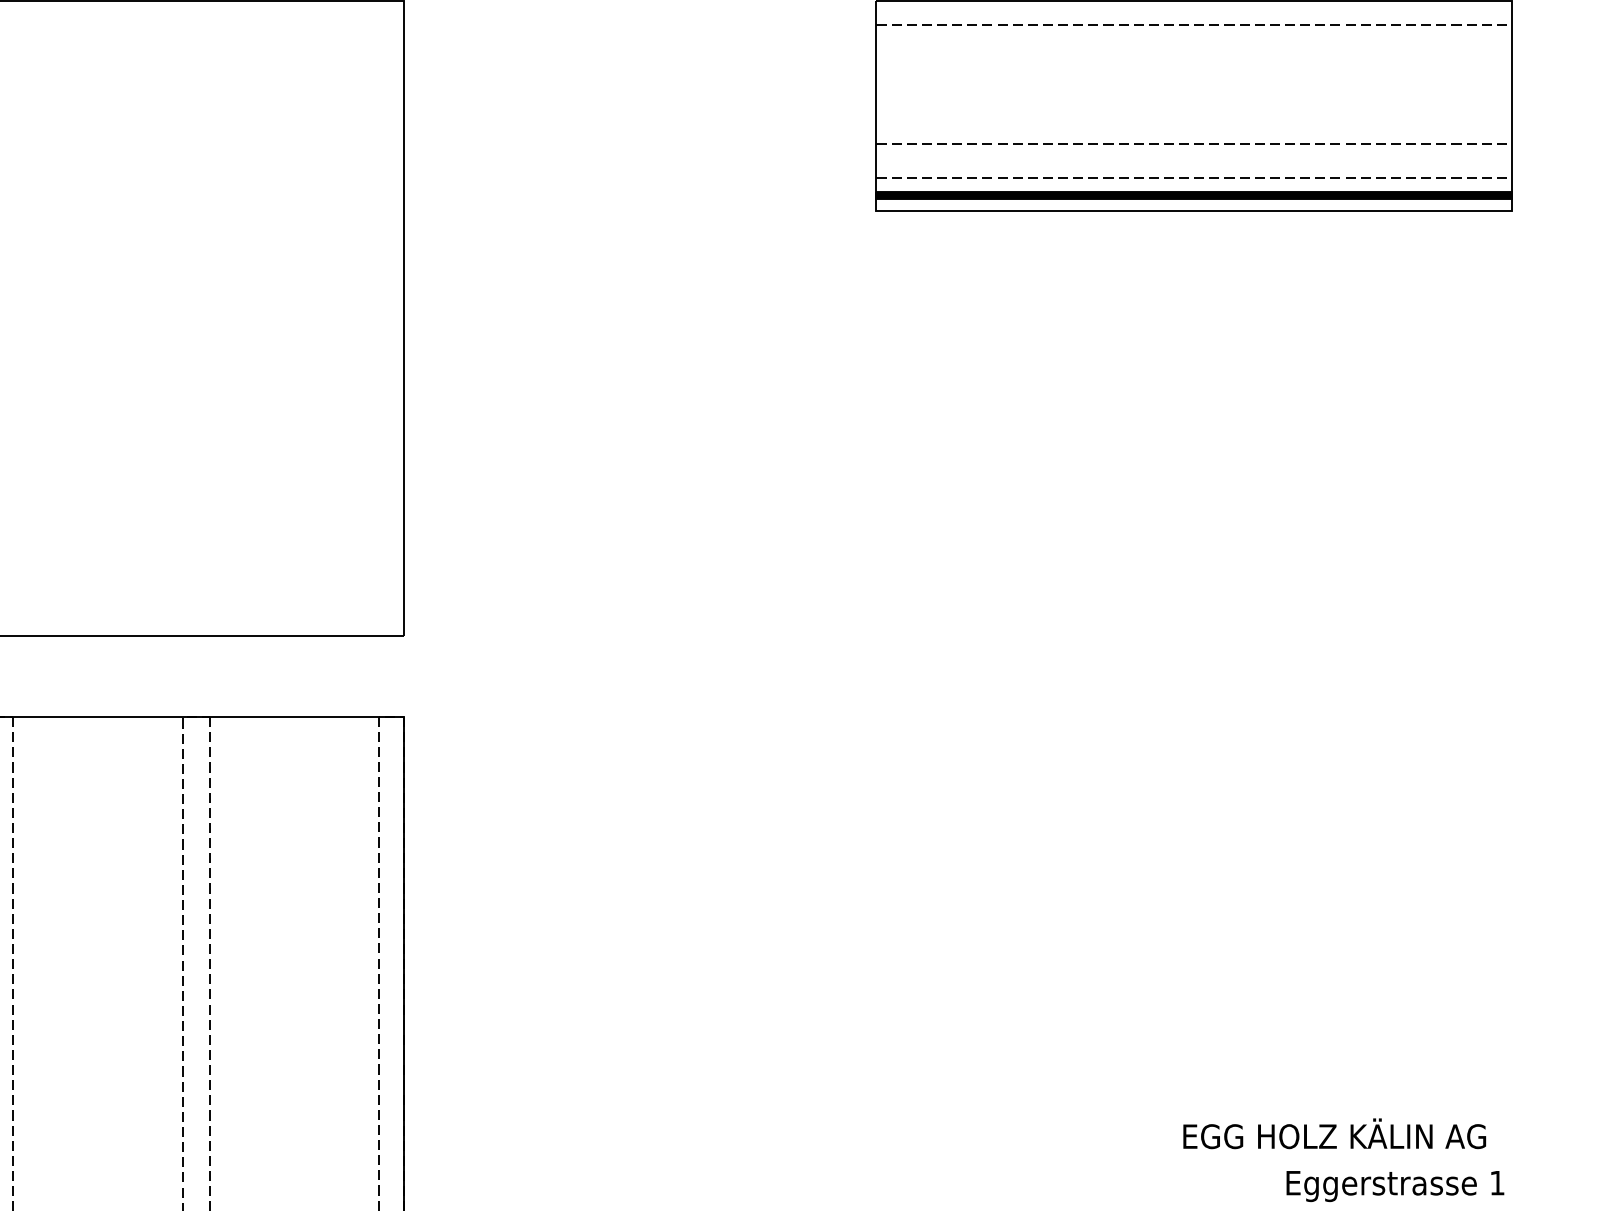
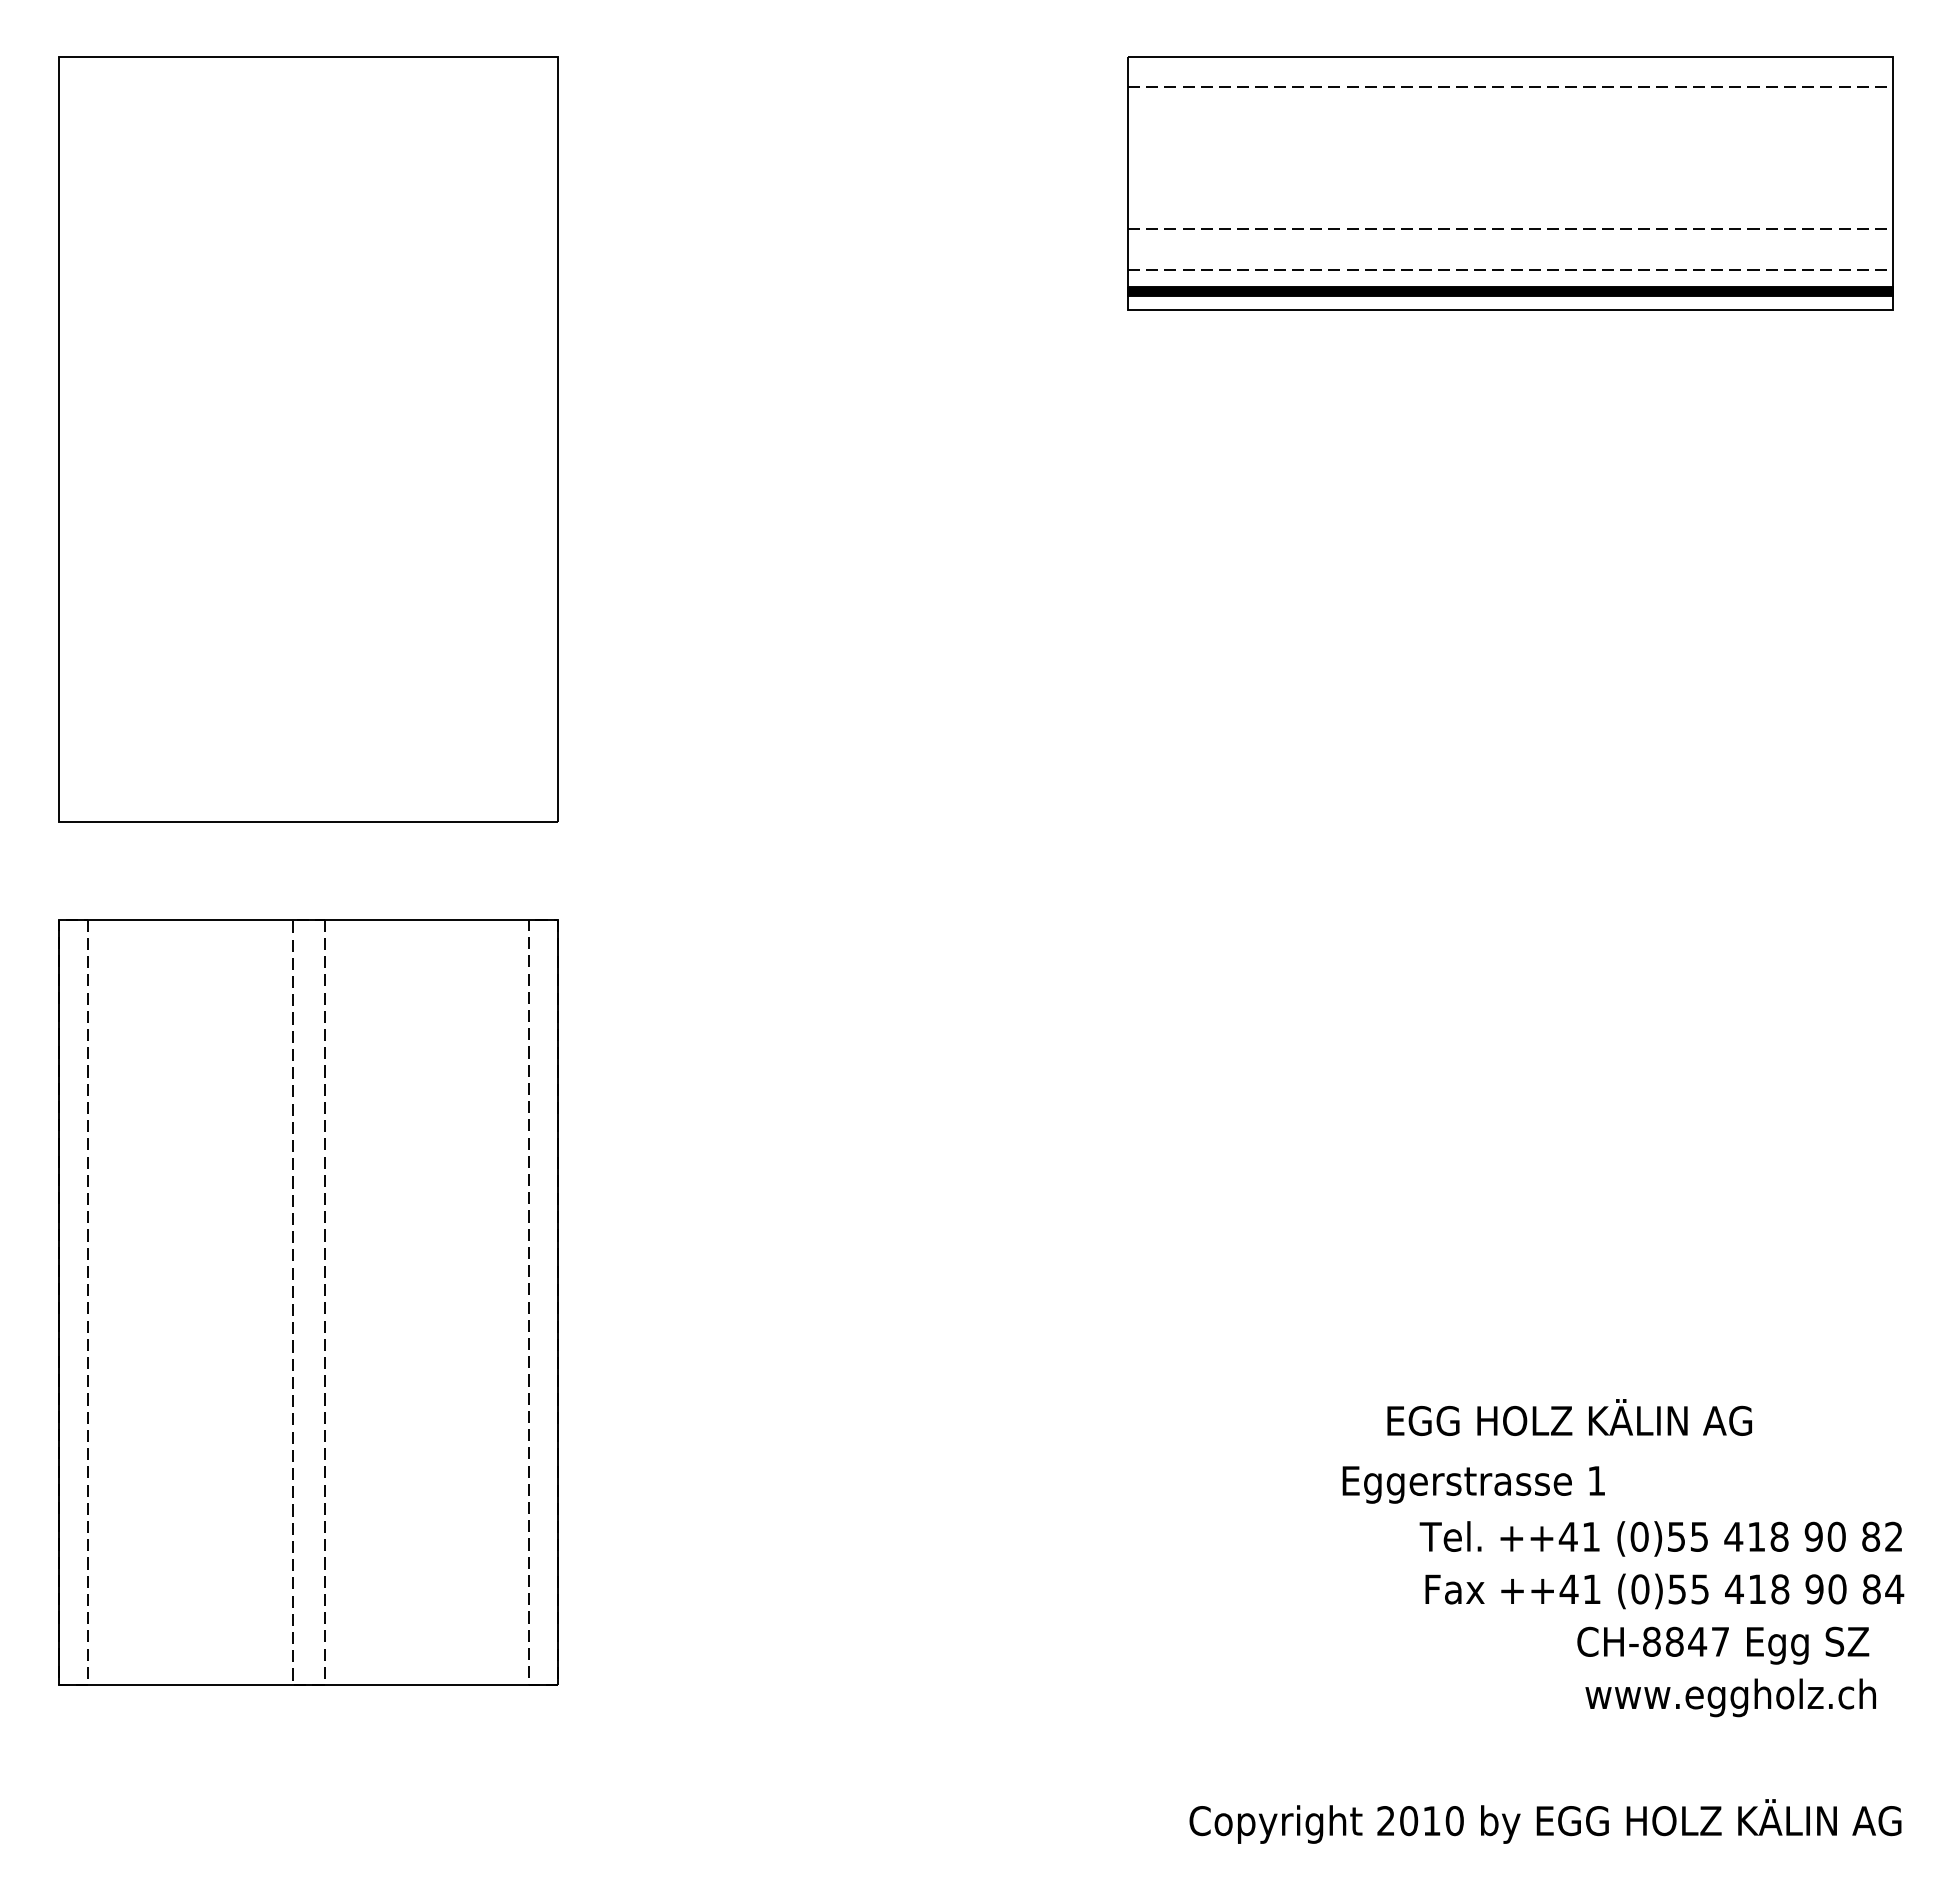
text: (1334, 1133) -> (1569, 1417), moved
text: (1395, 1186) -> (1473, 1484), moved

